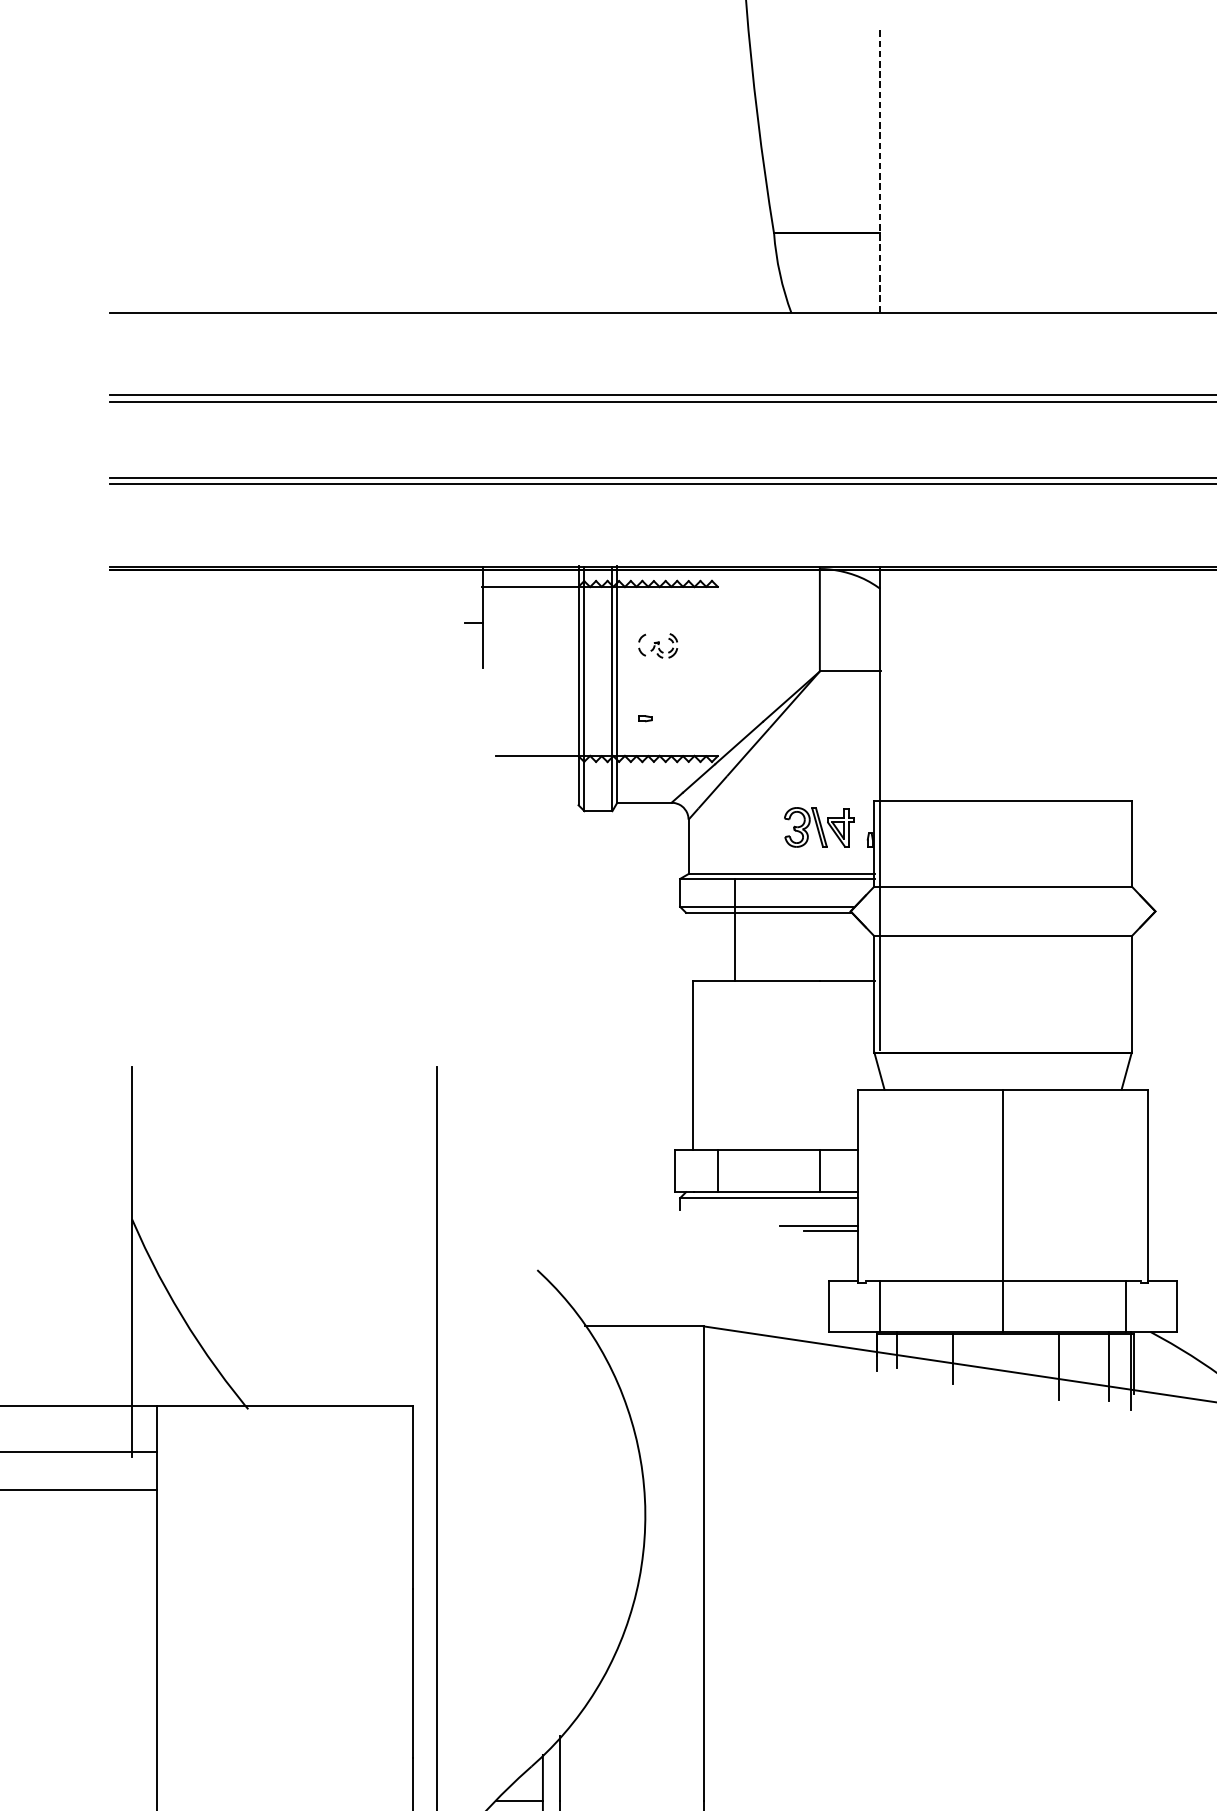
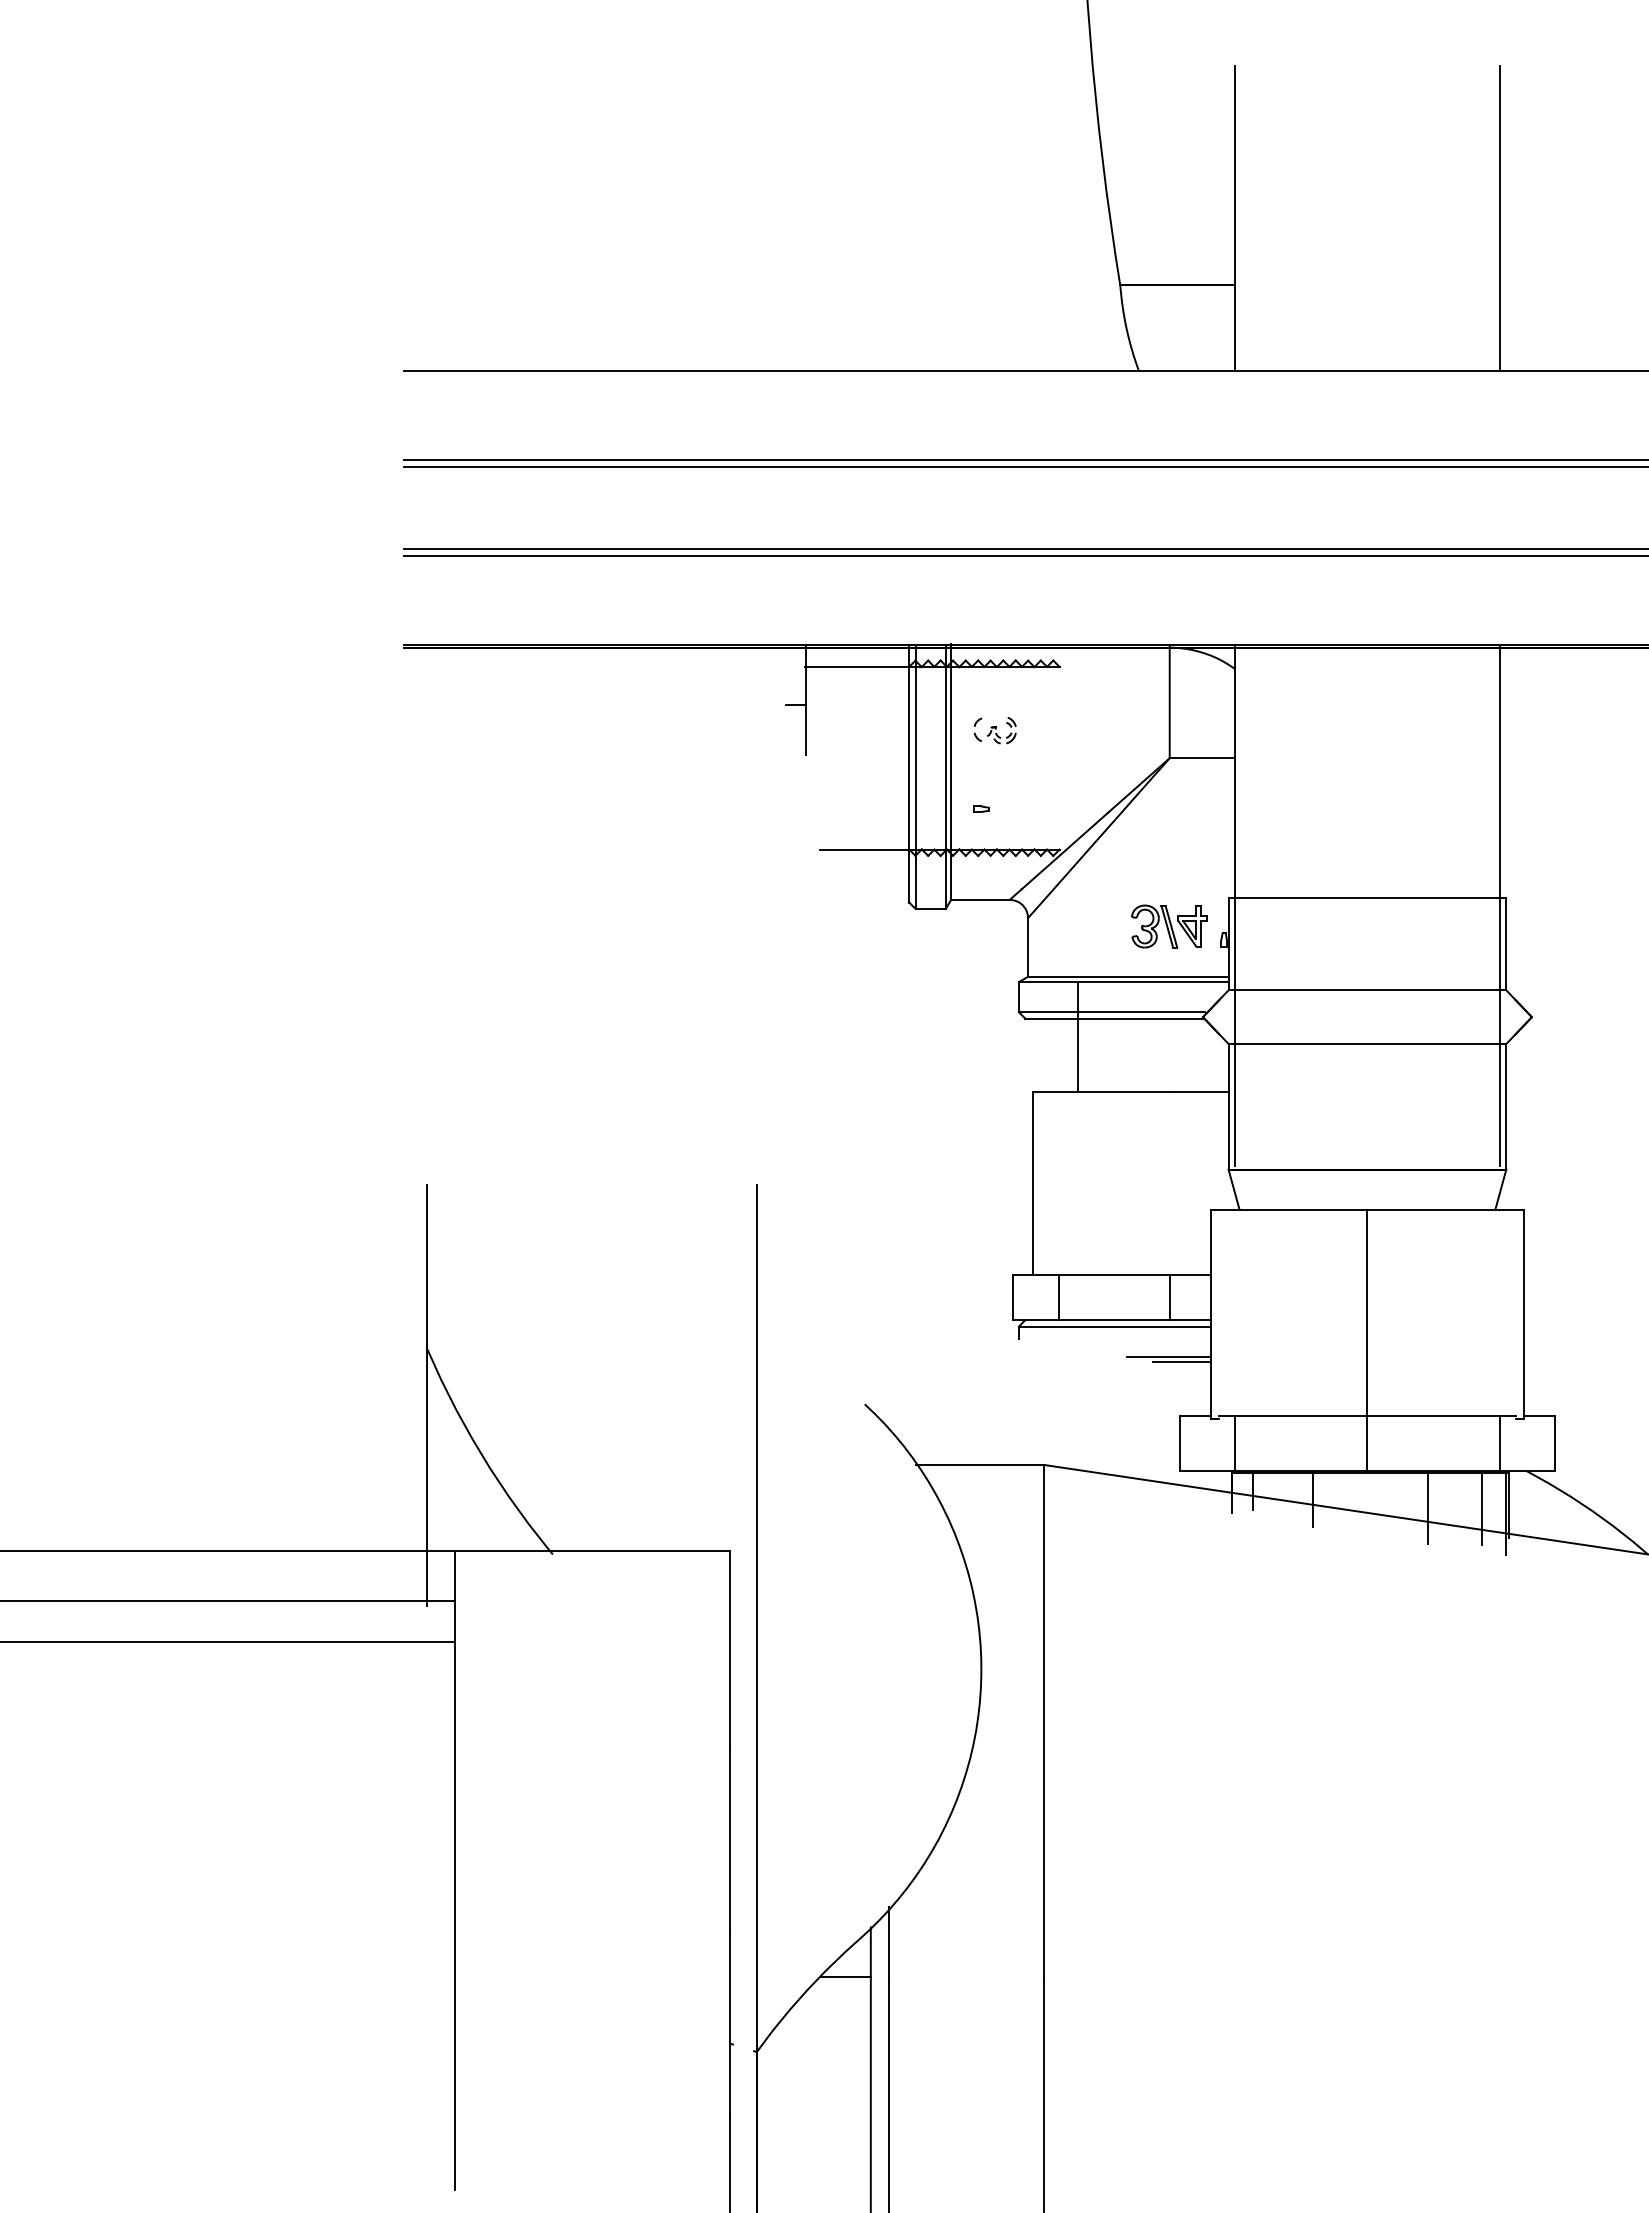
line: (1125, 171) -> (1499, 218), added
line: (879, 172) -> (1234, 219), dashed -> solid
line: (1125, 807) -> (1499, 905), added

